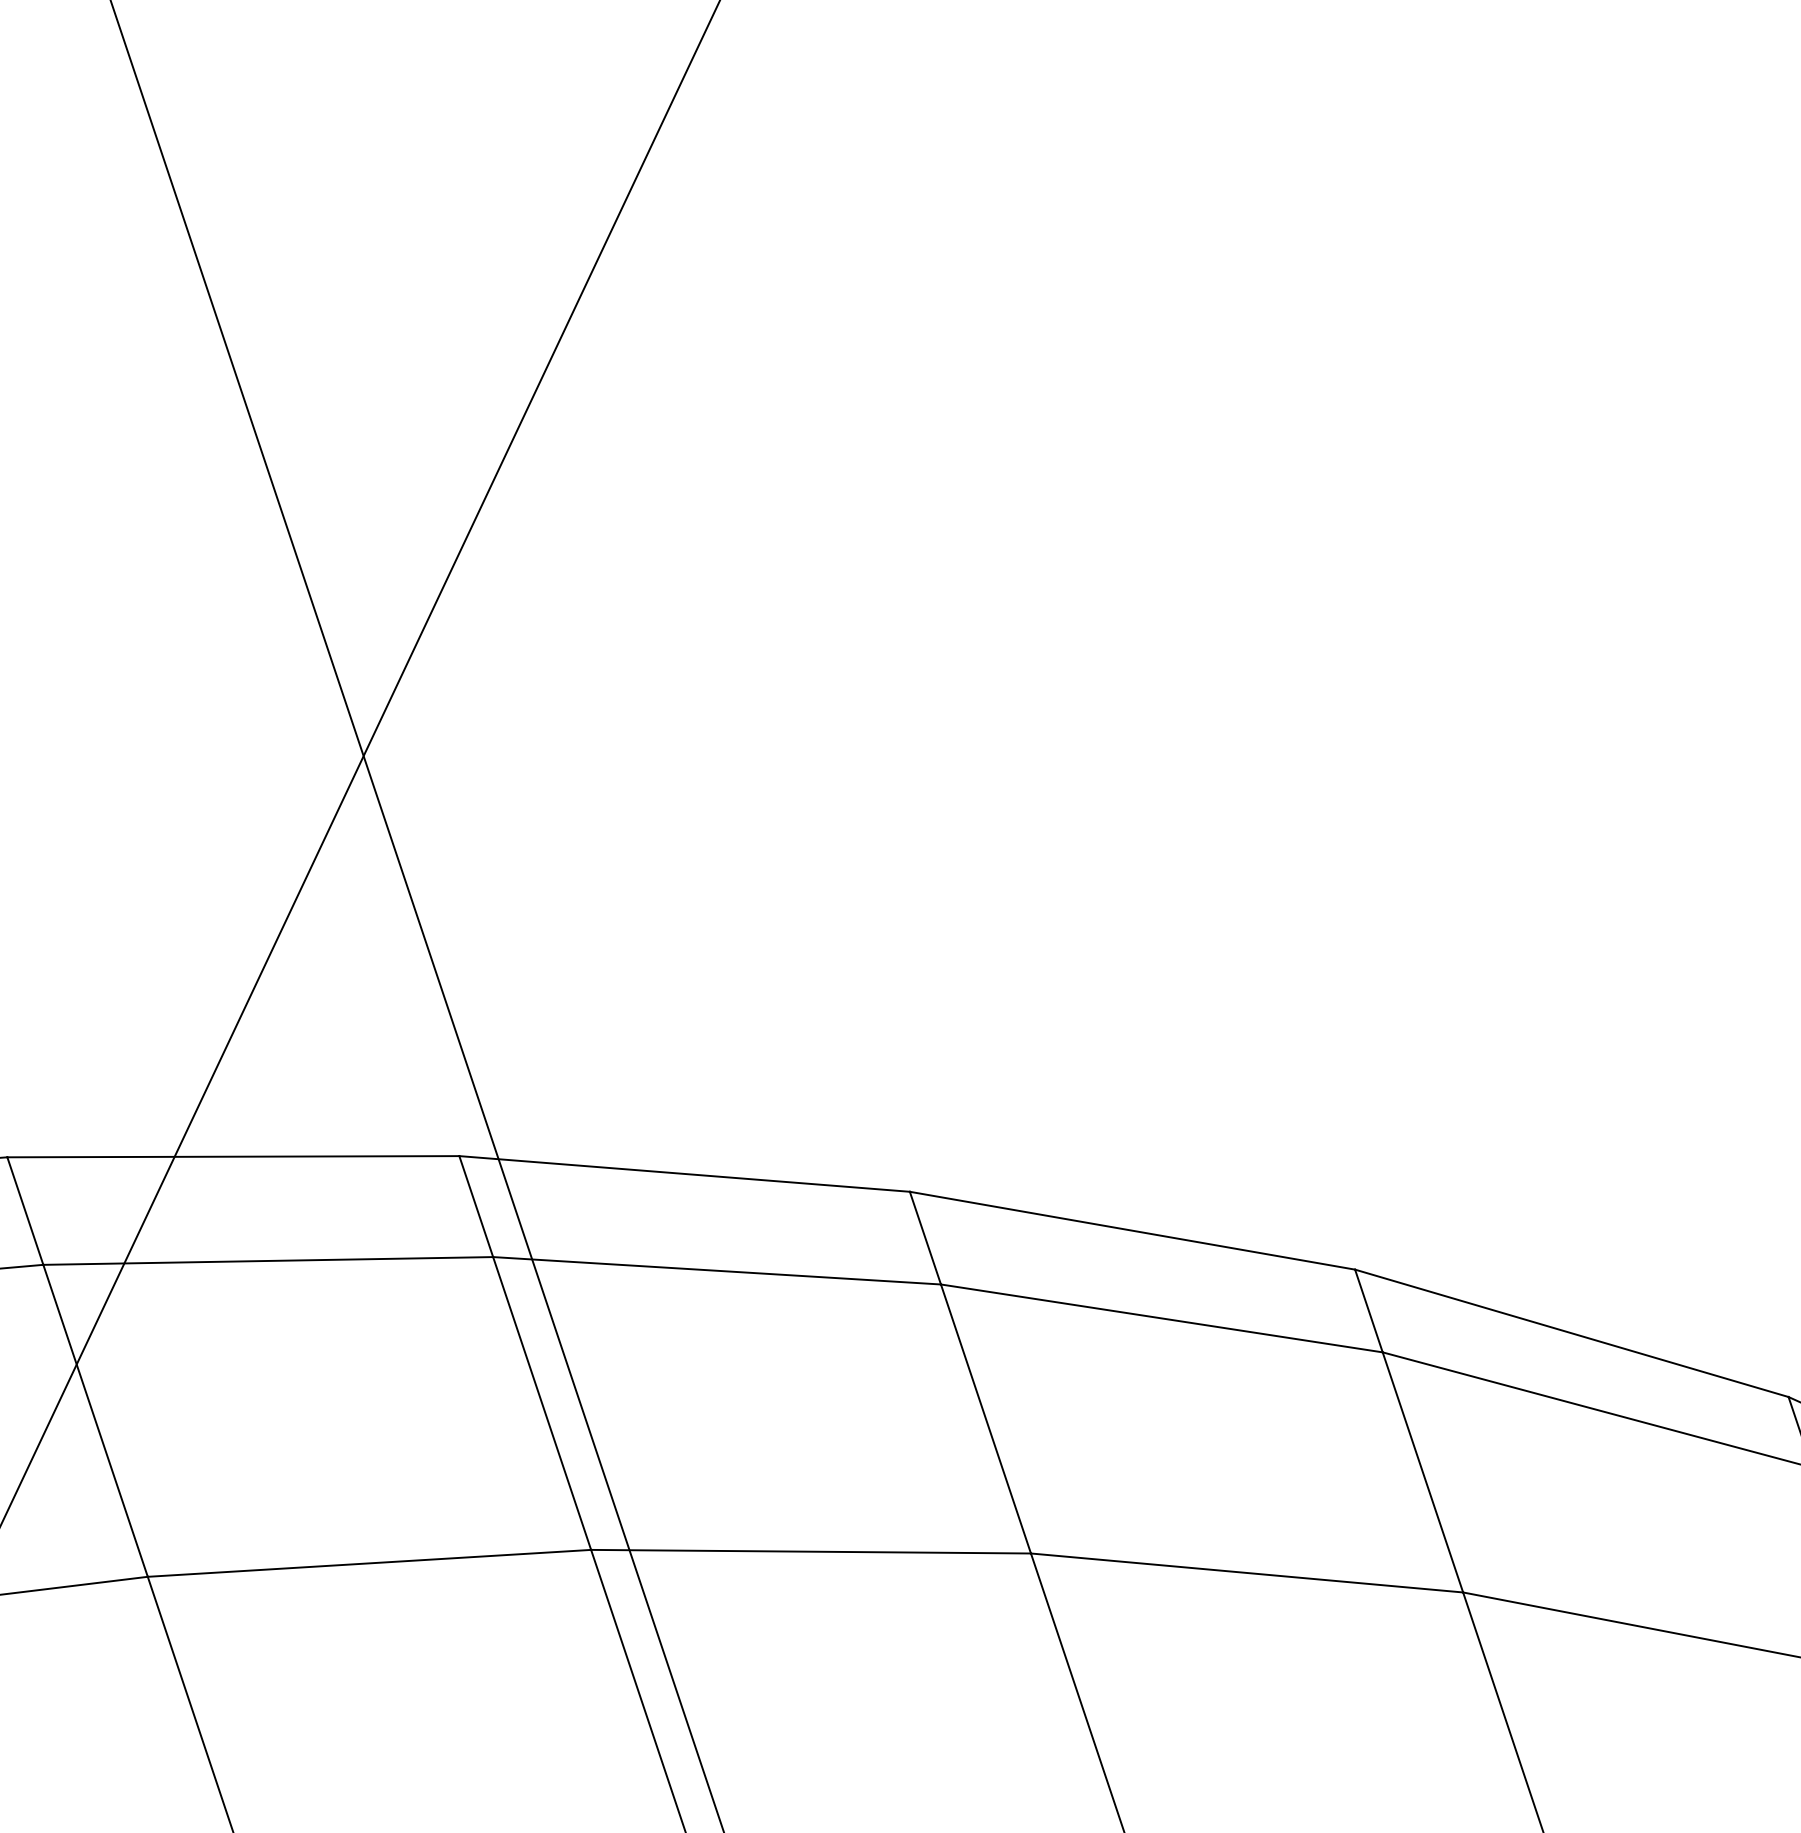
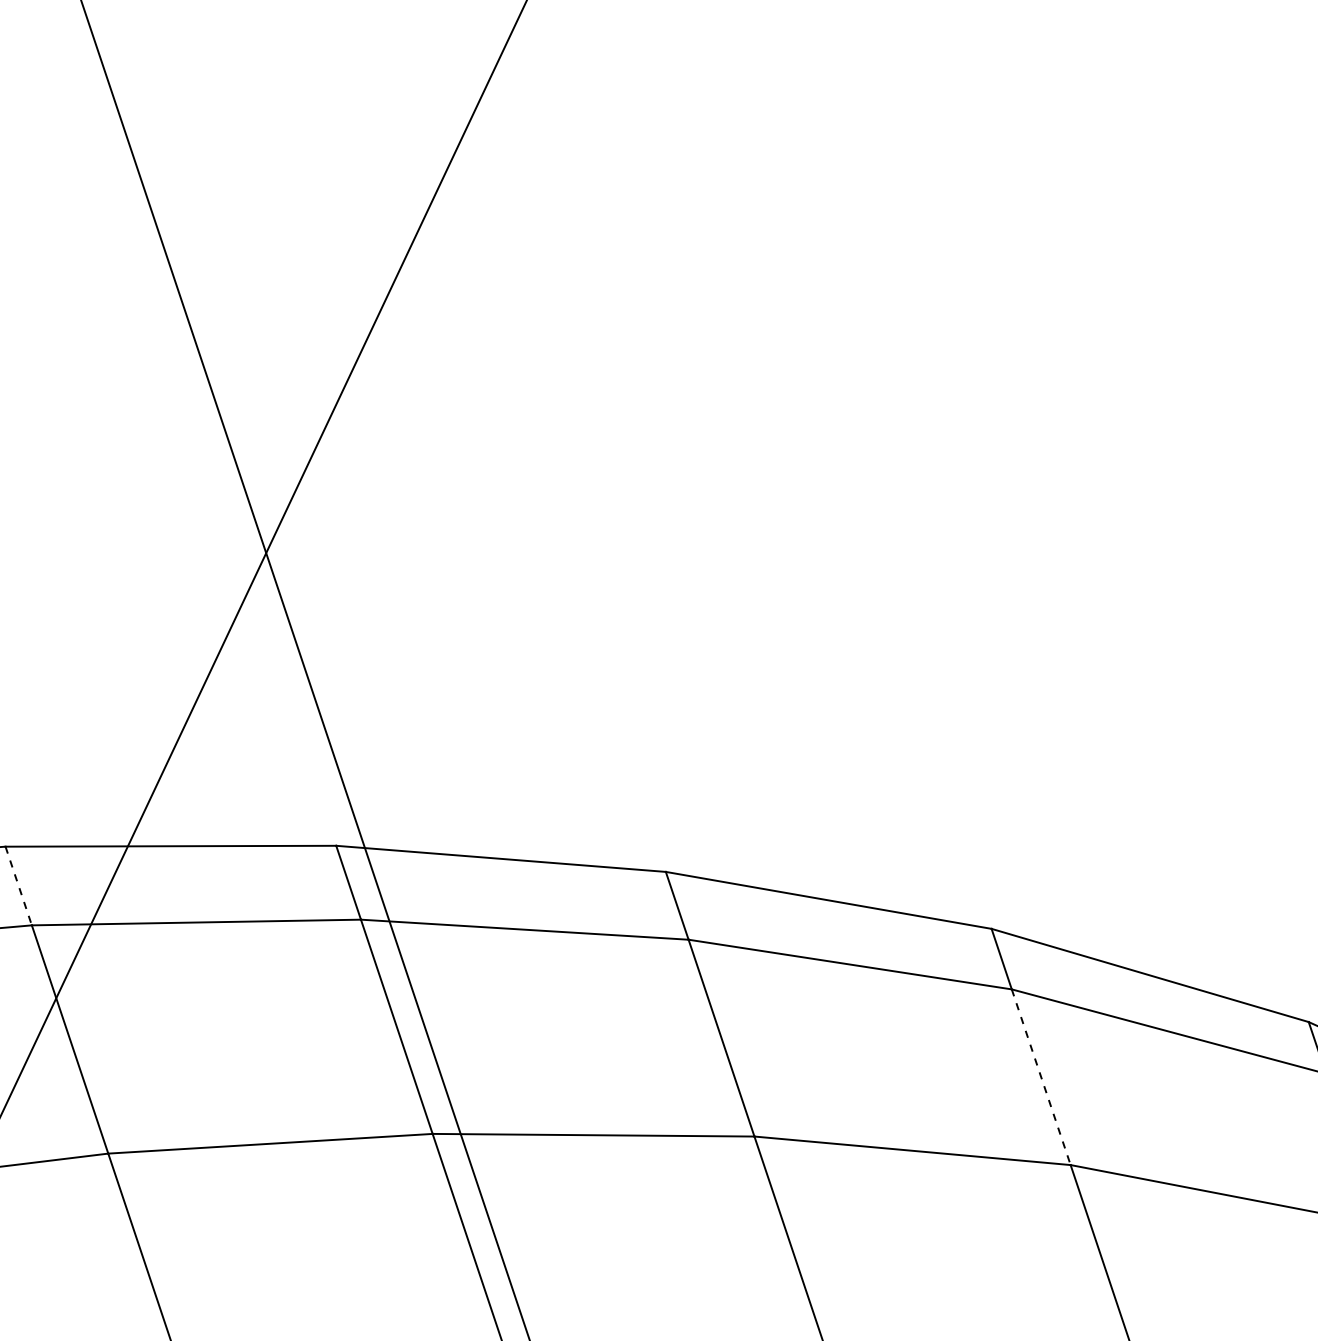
line: (25, 1211) -> (18, 886), solid -> dashed
line: (1423, 1472) -> (1041, 1077), solid -> dashed

